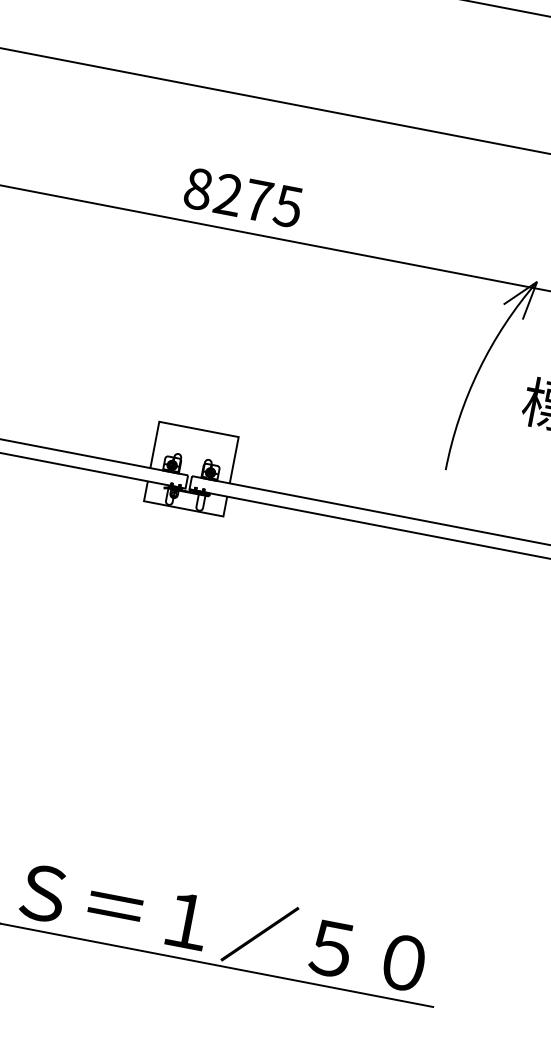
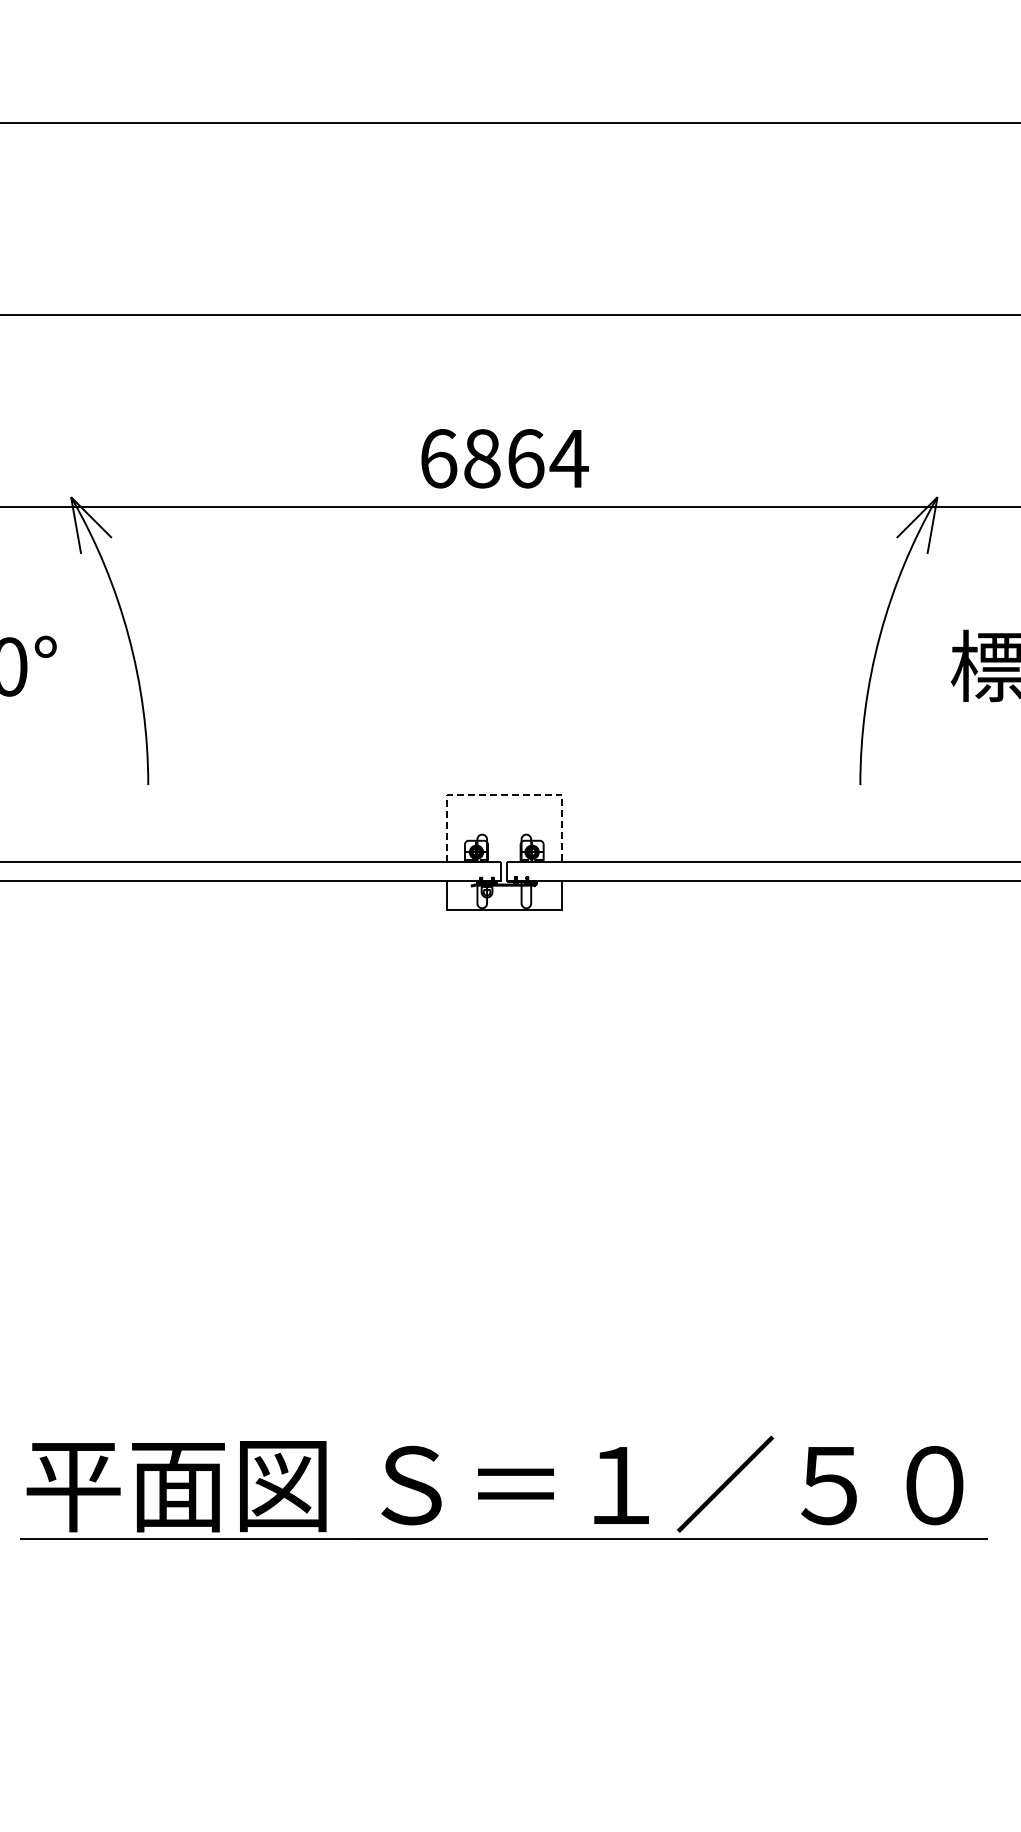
text: (243, 197) -> (504, 458), 8275 -> 6864
line: (199, 429) -> (504, 794), solid -> dashed

